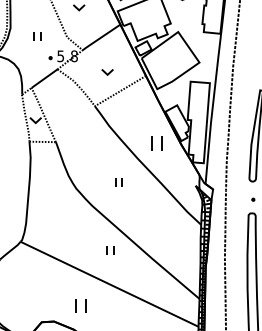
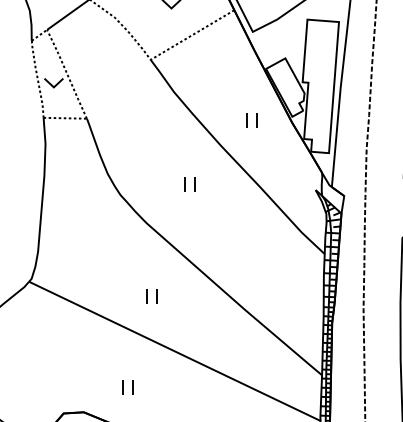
part: (156, 143) -> (251, 120), size x0.62
part: (110, 250) -> (151, 295), moved
part: (80, 306) -> (127, 387), size x0.62

